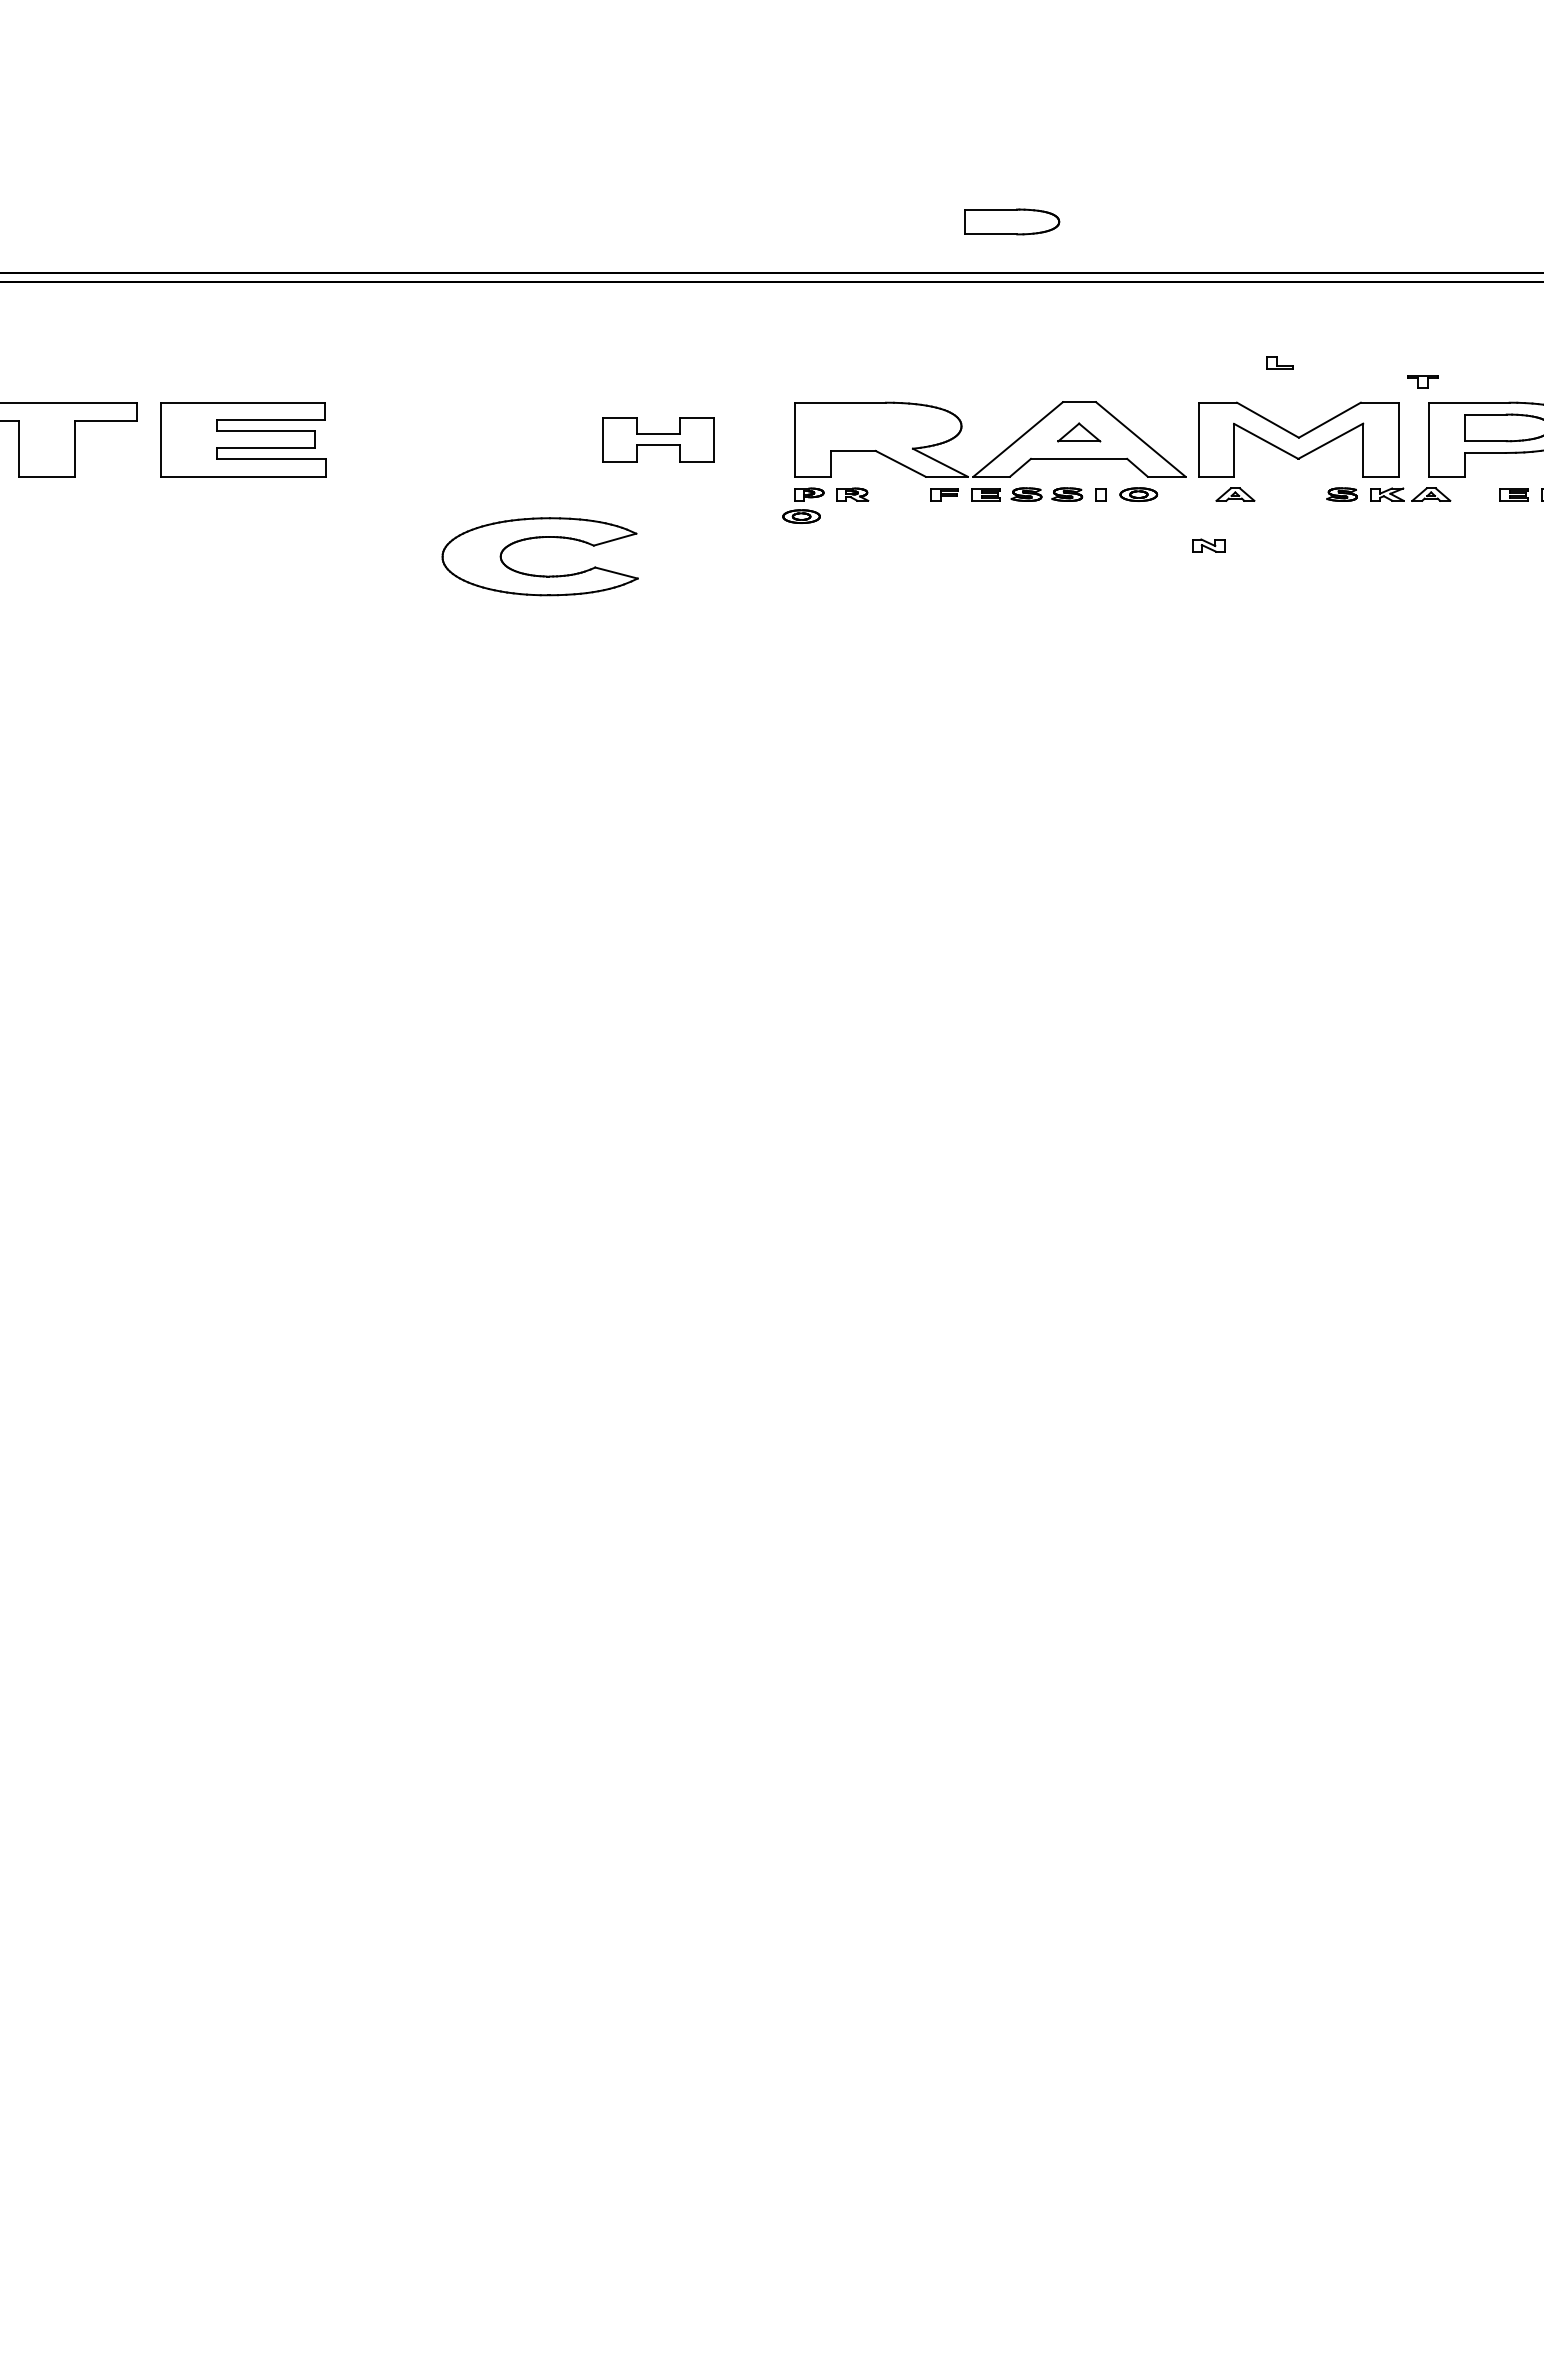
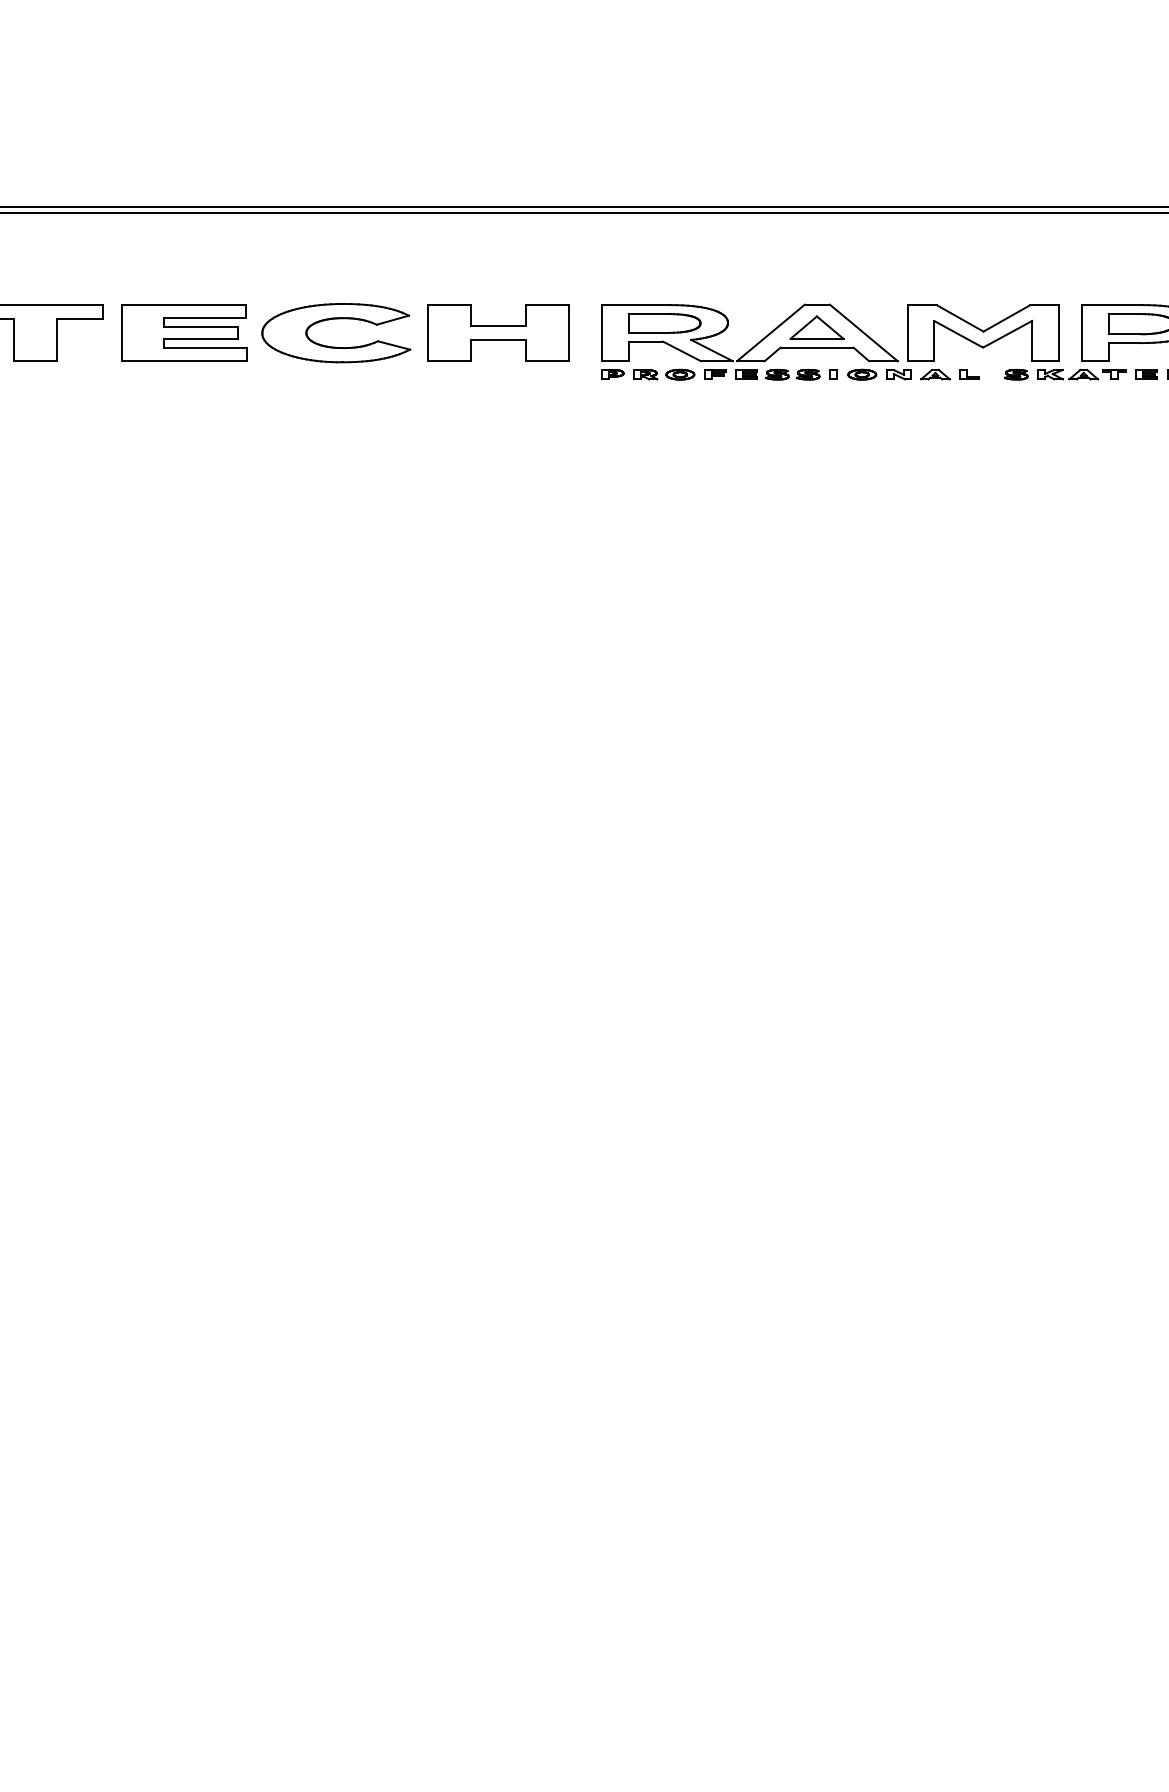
part: (1012, 221) -> (665, 323), moved
part: (1279, 362) -> (968, 374), moved
part: (1422, 381) -> (1114, 374), moved
part: (1079, 432) -> (817, 327), size x1.67
part: (658, 439) -> (498, 332), size x1.67
part: (801, 516) -> (680, 374), moved
part: (539, 538) -> (335, 319), moved
part: (1208, 545) -> (899, 374), moved

